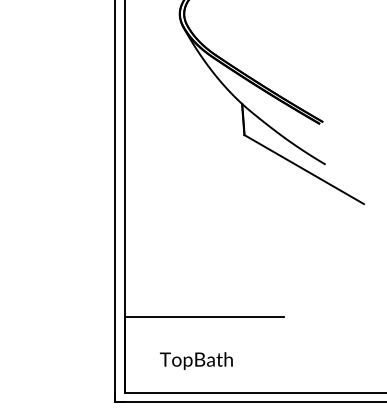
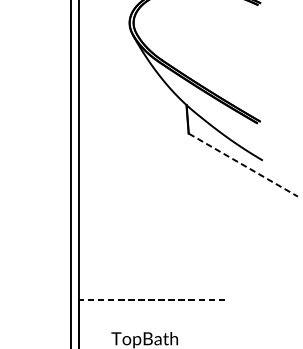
line: (304, 169) -> (243, 165), solid -> dashed
line: (204, 317) -> (152, 300), solid -> dashed

